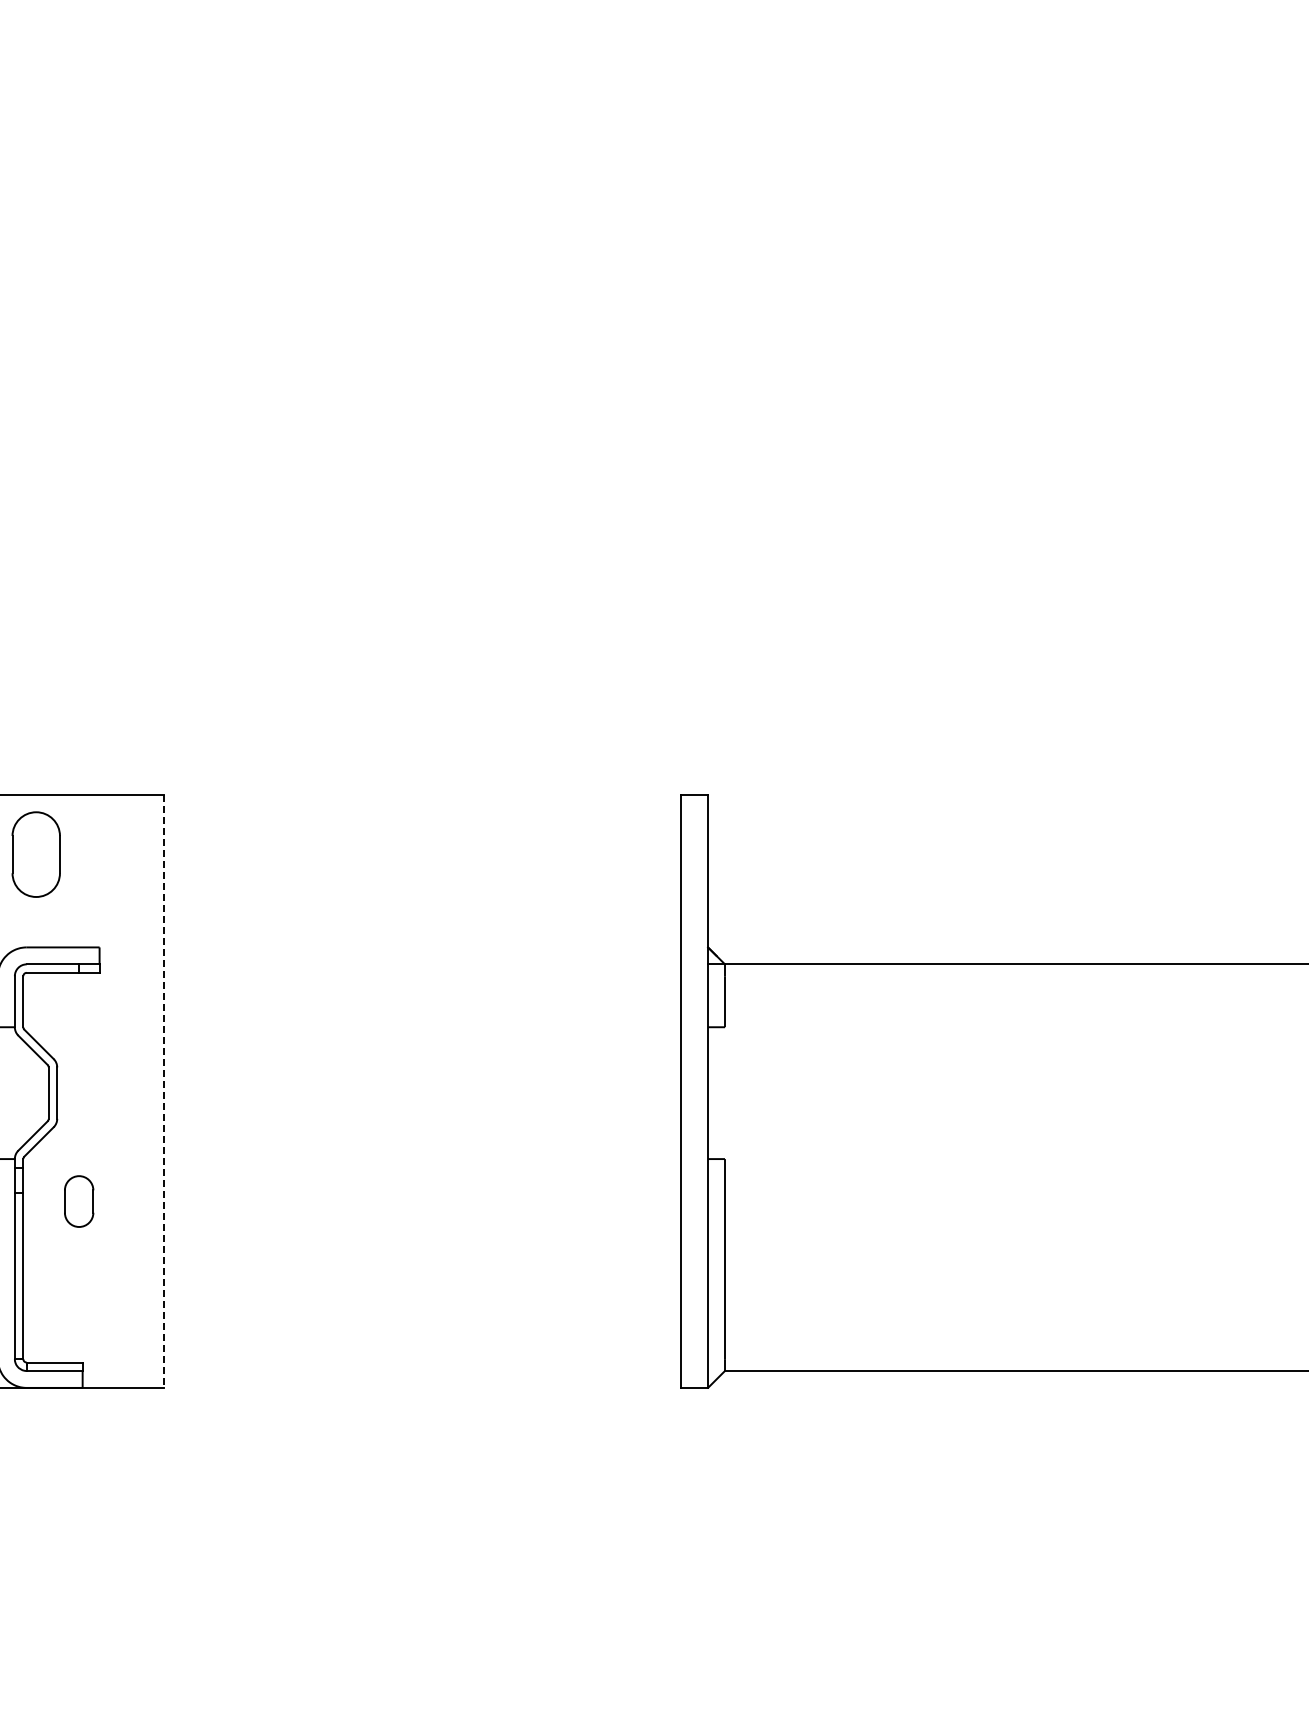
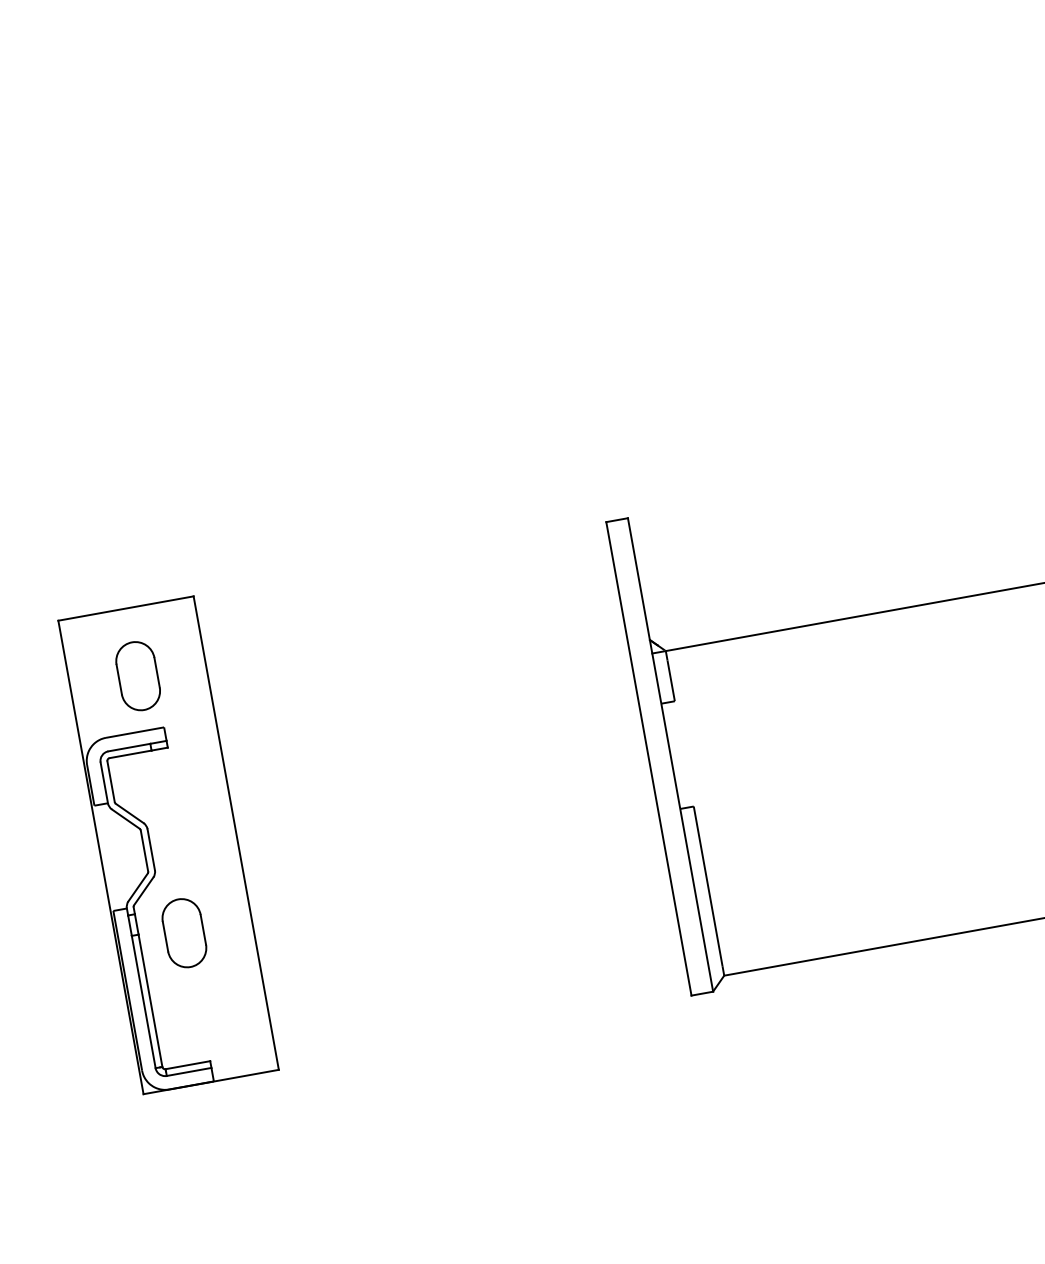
part: (35, 854) -> (137, 676), moved
line: (163, 1091) -> (235, 833), dashed -> solid
part: (78, 1201) -> (183, 933), size x1.67

